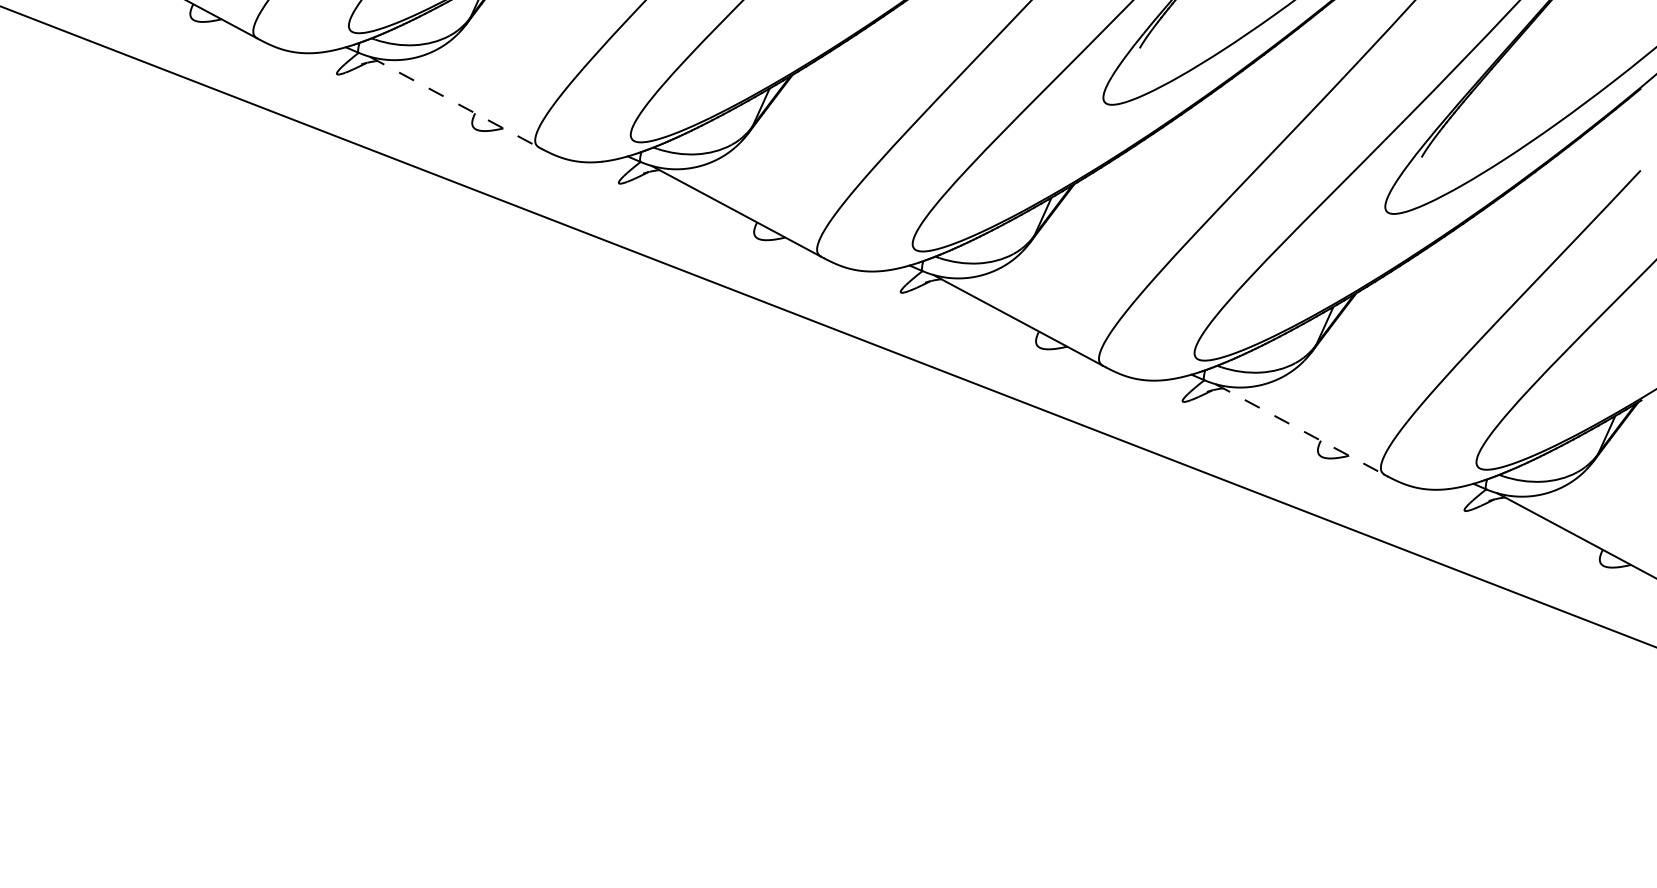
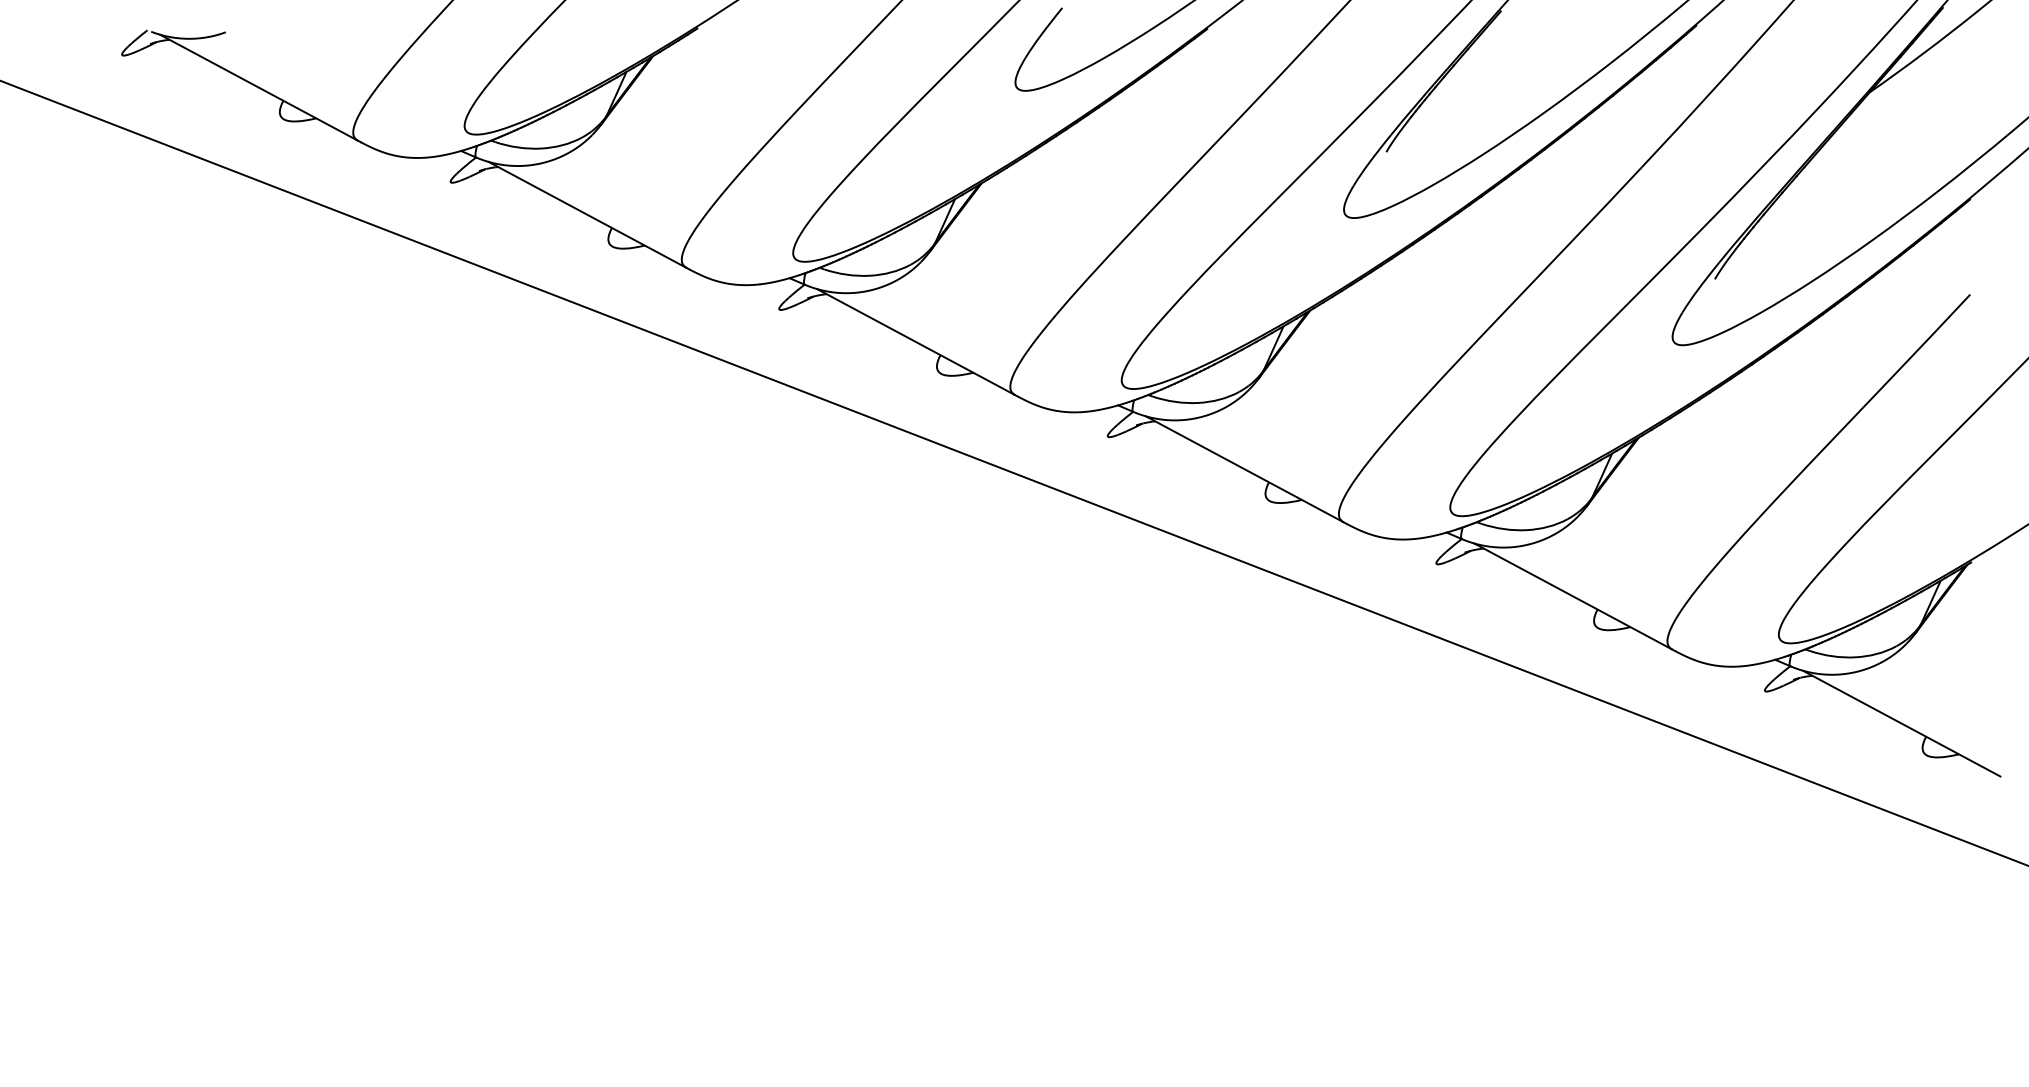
line: (454, 102) -> (587, 215), dashed -> solid
line: (1300, 429) -> (1573, 596), dashed -> solid

